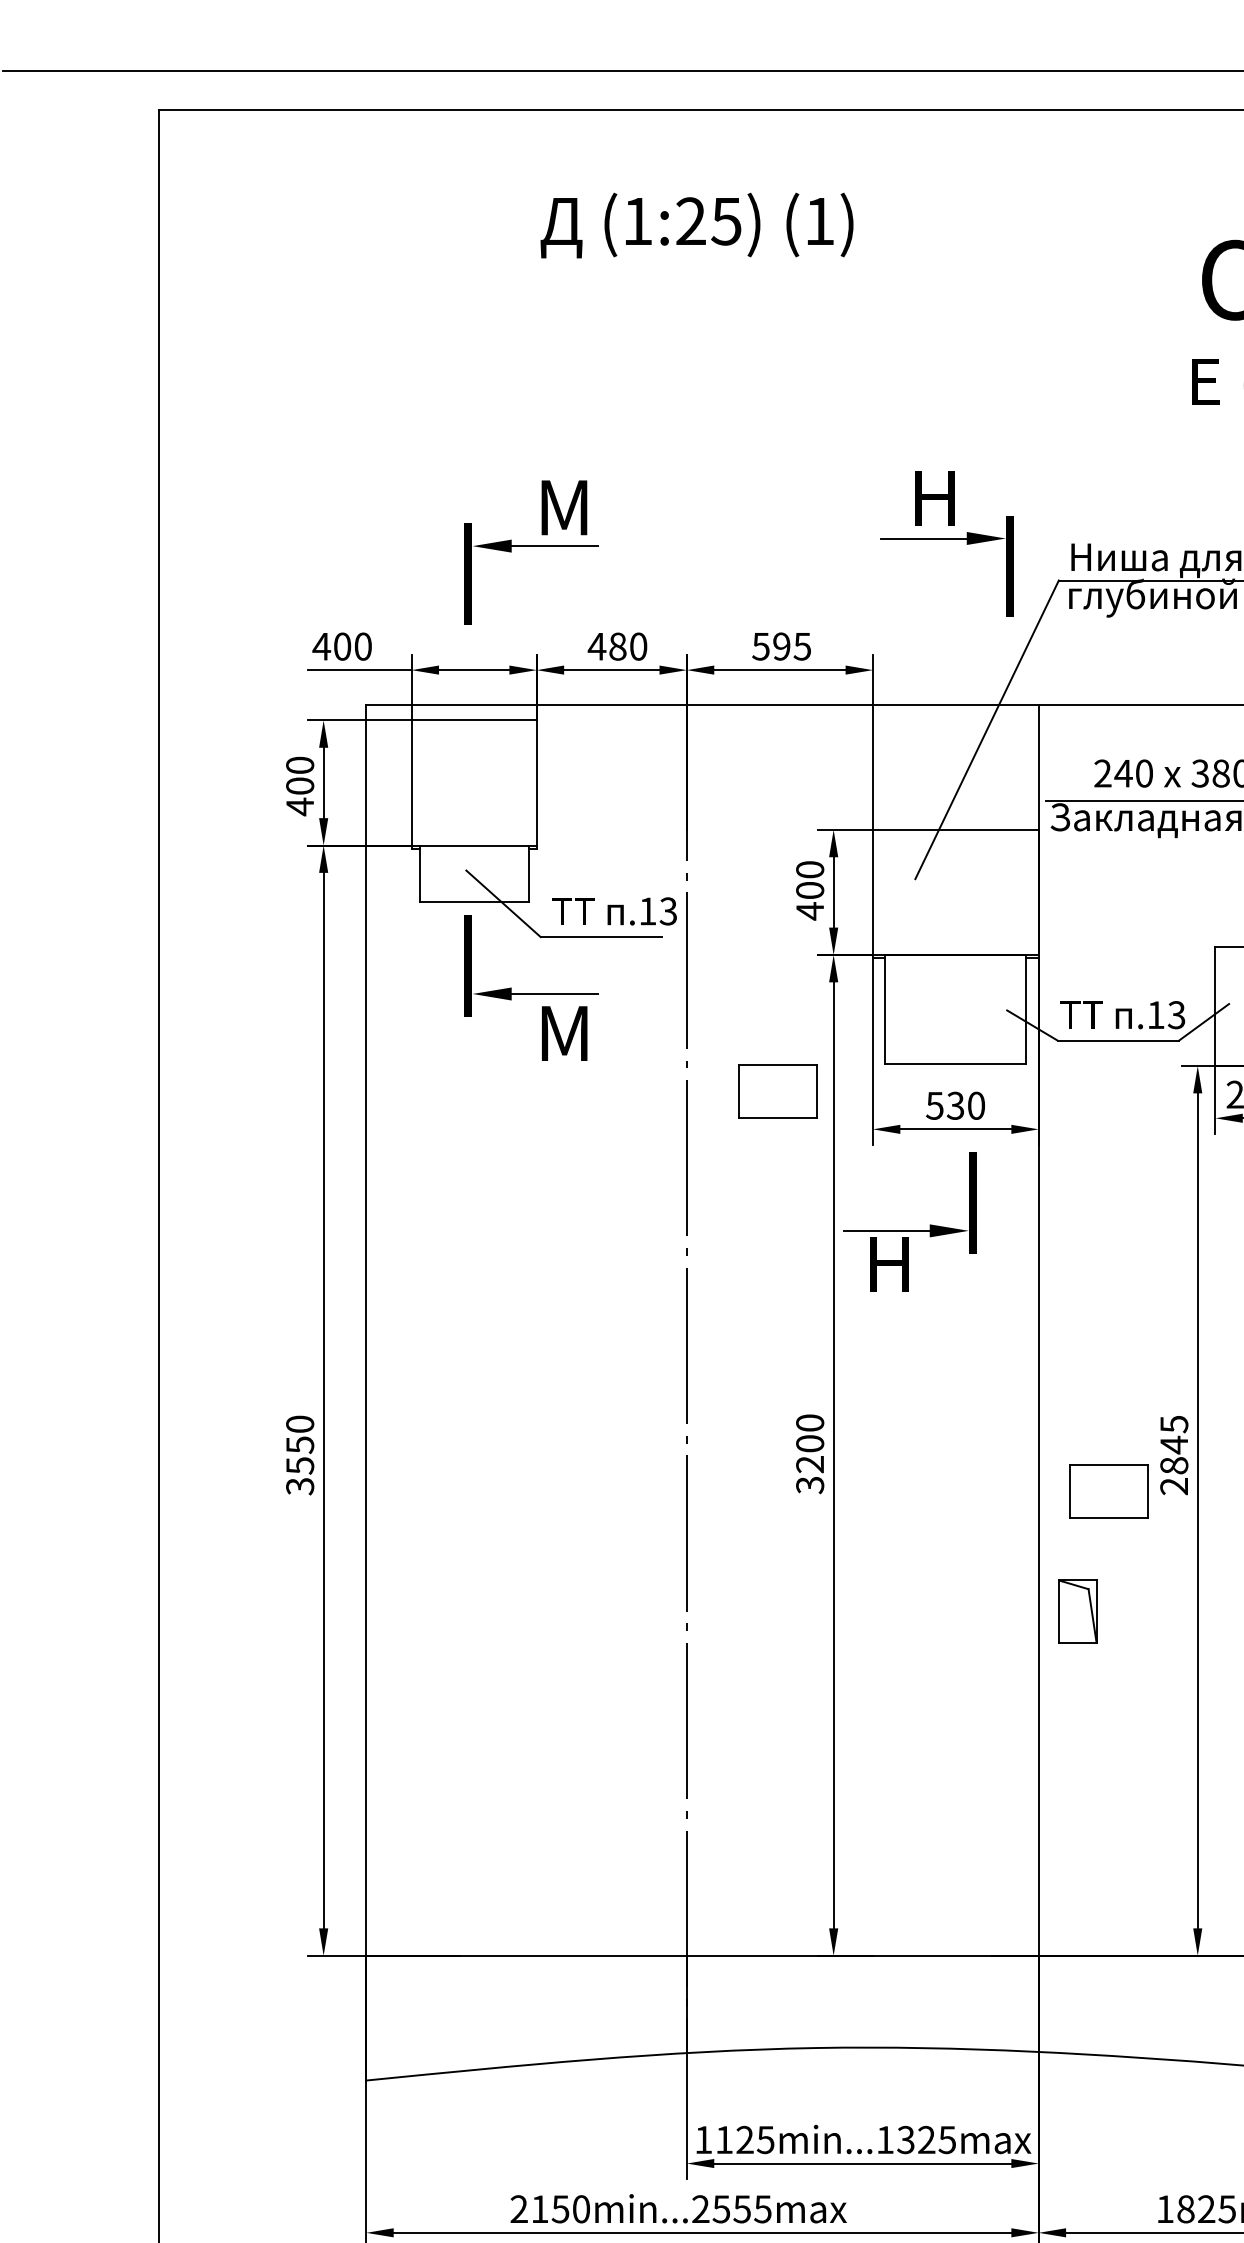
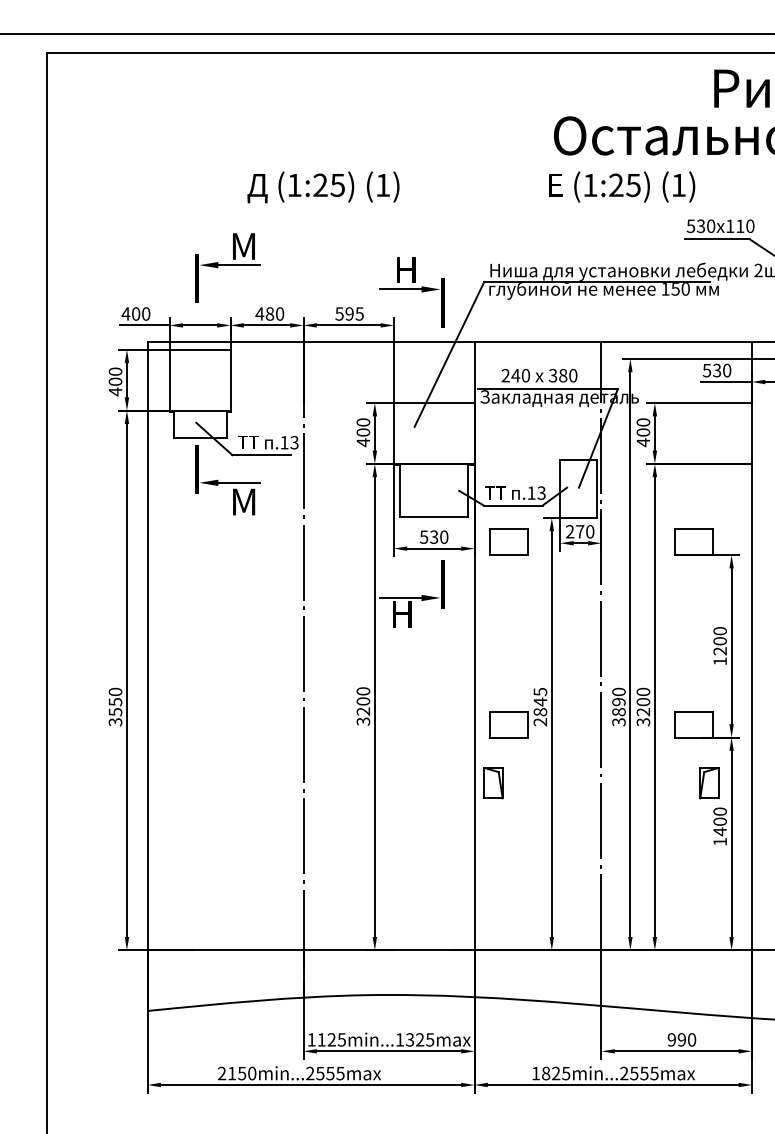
text: (697, 225) -> (323, 187), moved
part: (946, 544) -> (411, 292), moved
part: (777, 1089) -> (508, 541), moved

